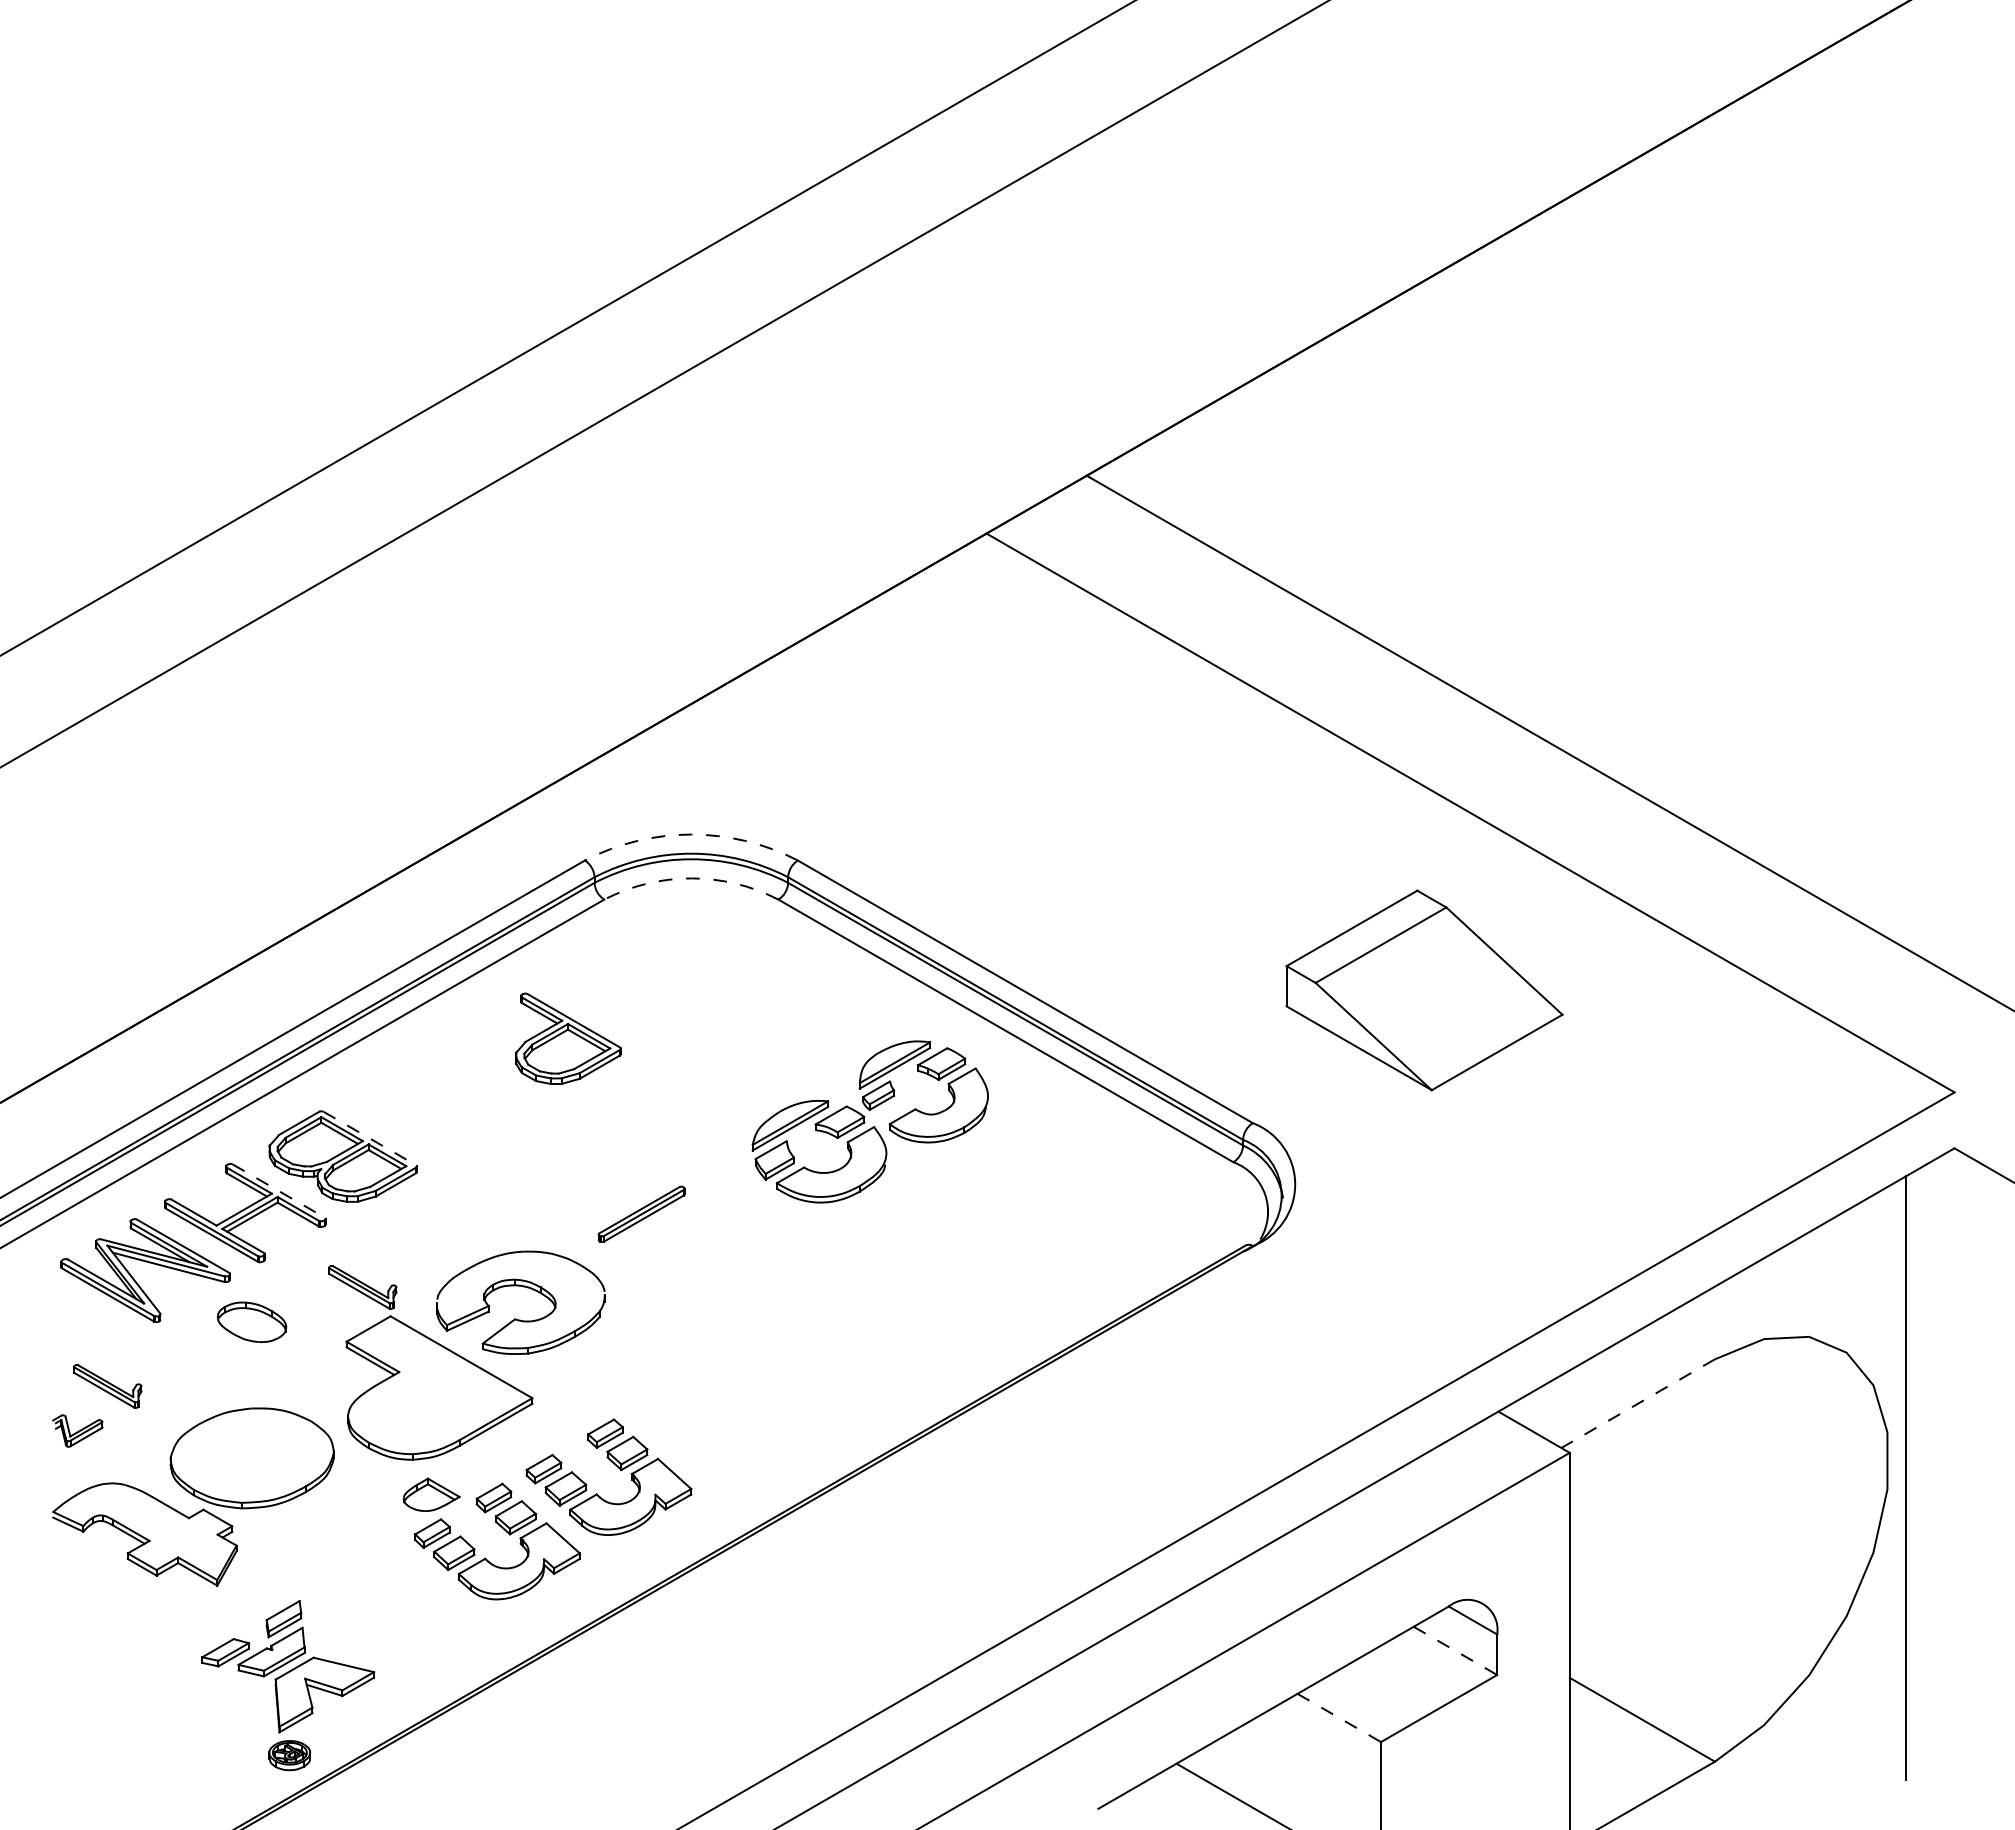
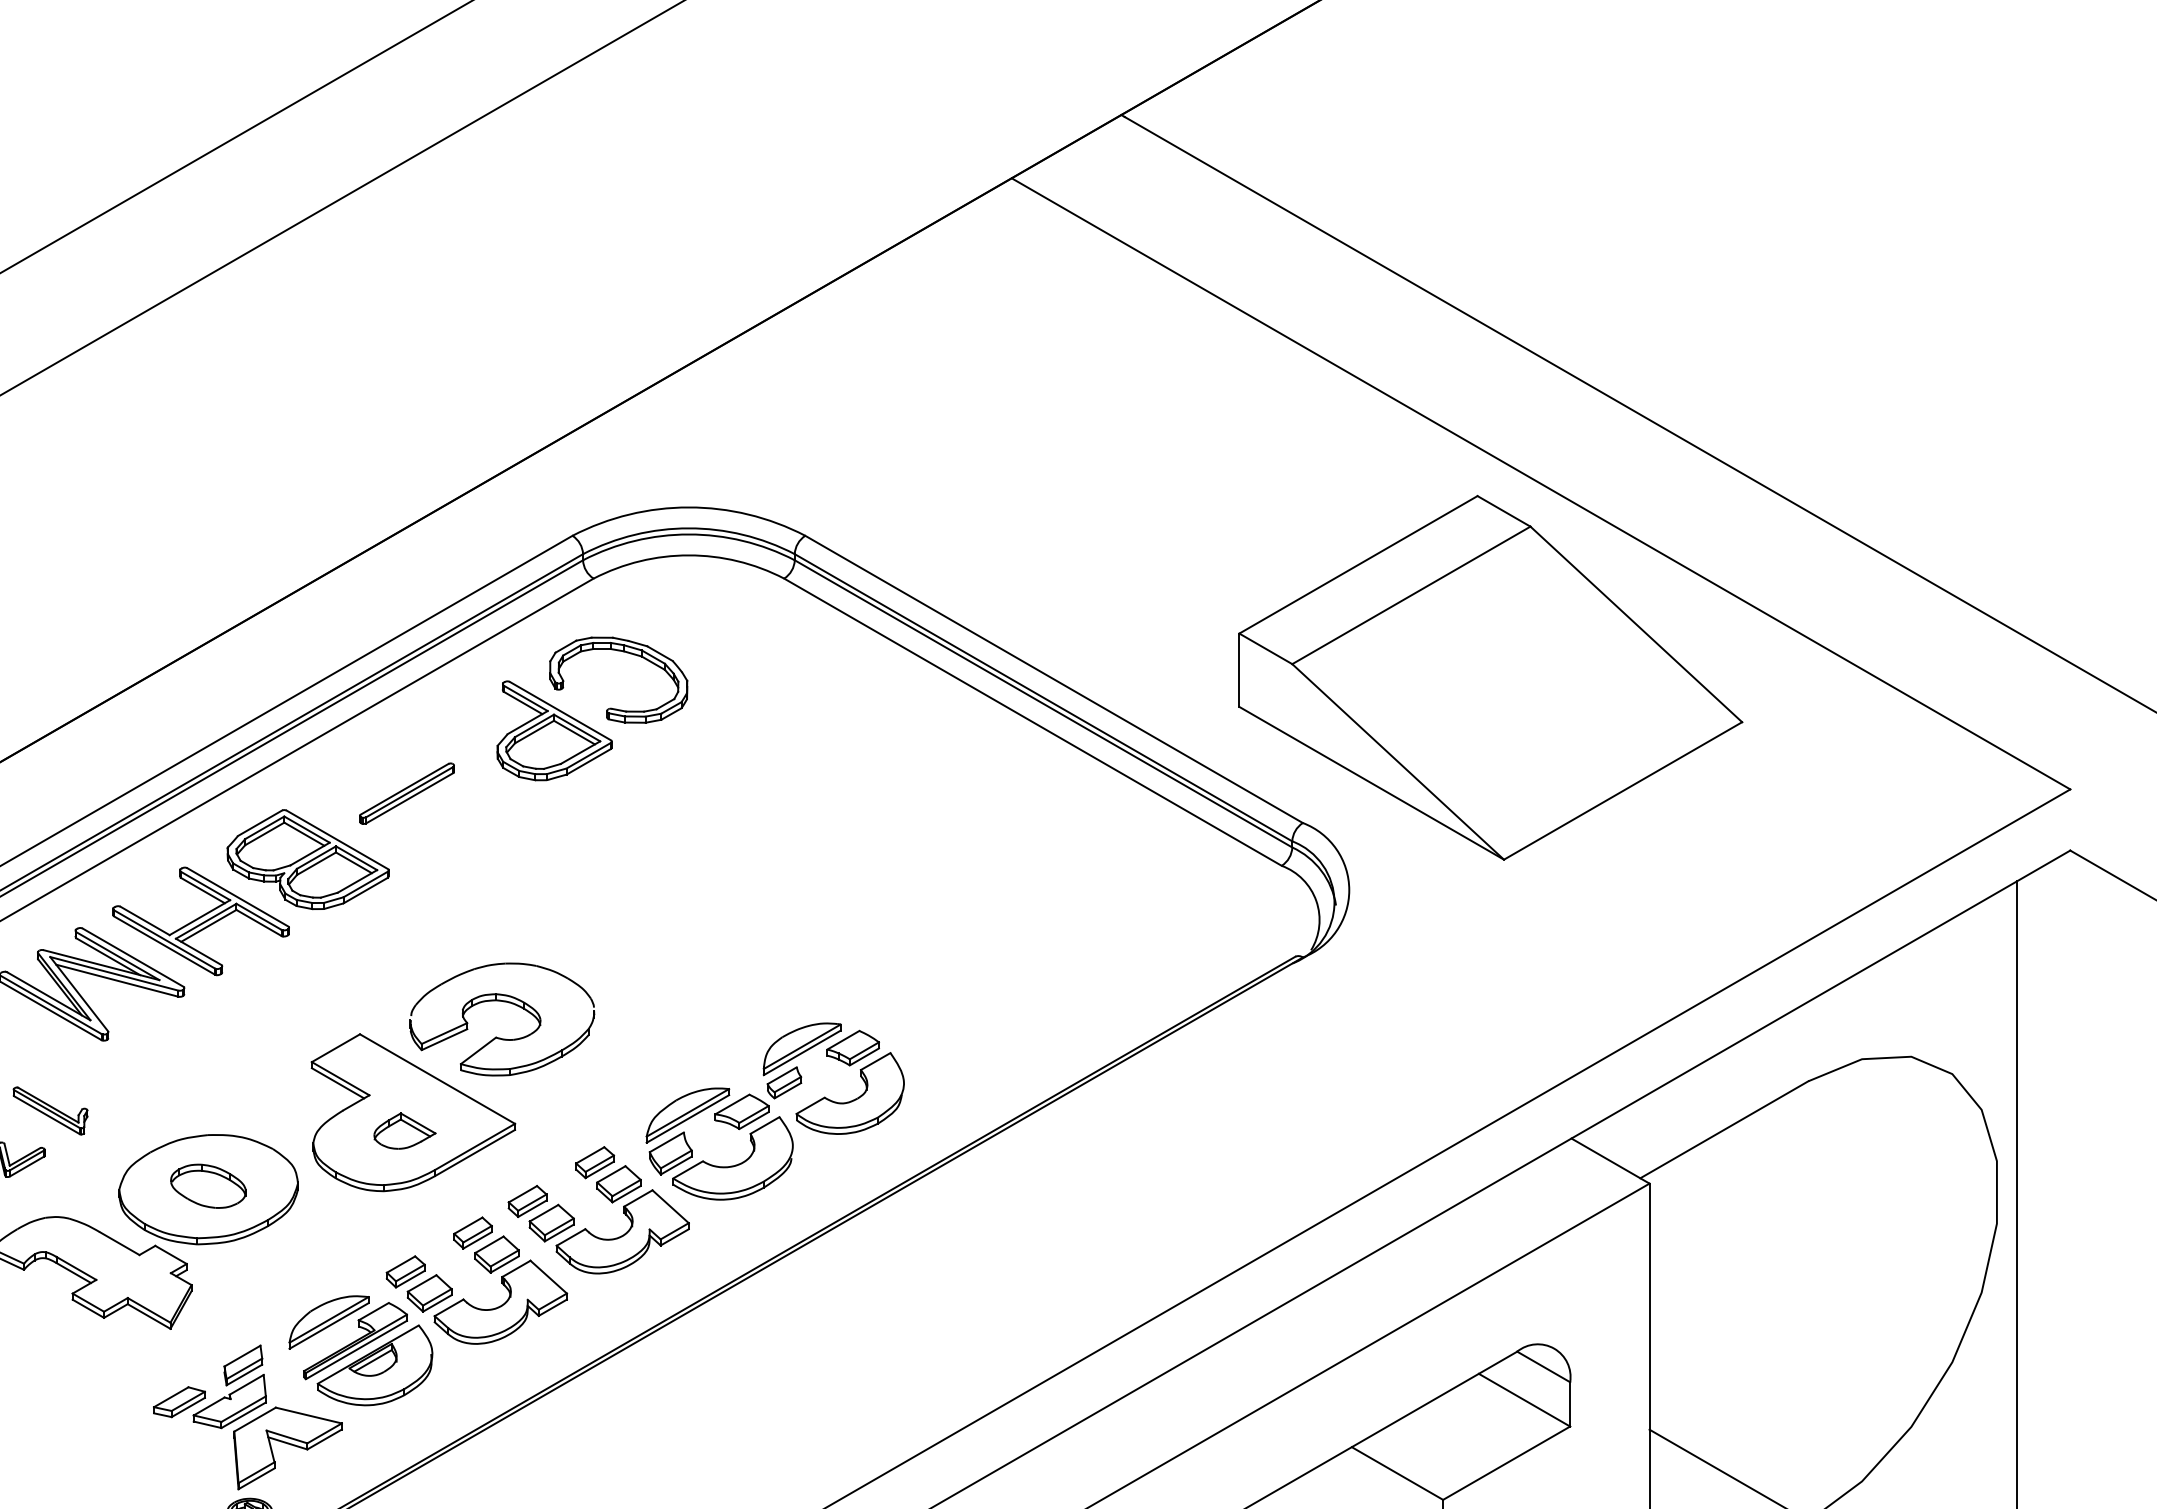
arc: (691, 834) -> (689, 507), dashed -> solid
arc: (691, 878) -> (689, 555), dashed -> solid
part: (1424, 990) -> (1490, 677), size x1.67
part: (621, 1017) -> (612, 707), added
part: (869, 1121) -> (774, 1111), moved
line: (369, 1138) -> (336, 839), dashed -> solid
line: (279, 1191) -> (238, 897), dashed -> solid
part: (641, 1213) -> (406, 792), moved
part: (362, 1287) -> (329, 1002), removed
part: (251, 1321) -> (207, 1185), moved
line: (1638, 1403) -> (1724, 1129), dashed -> solid
part: (431, 1494) -> (404, 1130), moved
part: (391, 1605) -> (360, 1350), added
line: (1455, 1651) -> (1524, 1400), dashed -> solid
line: (1339, 1718) -> (1397, 1474), dashed -> solid

